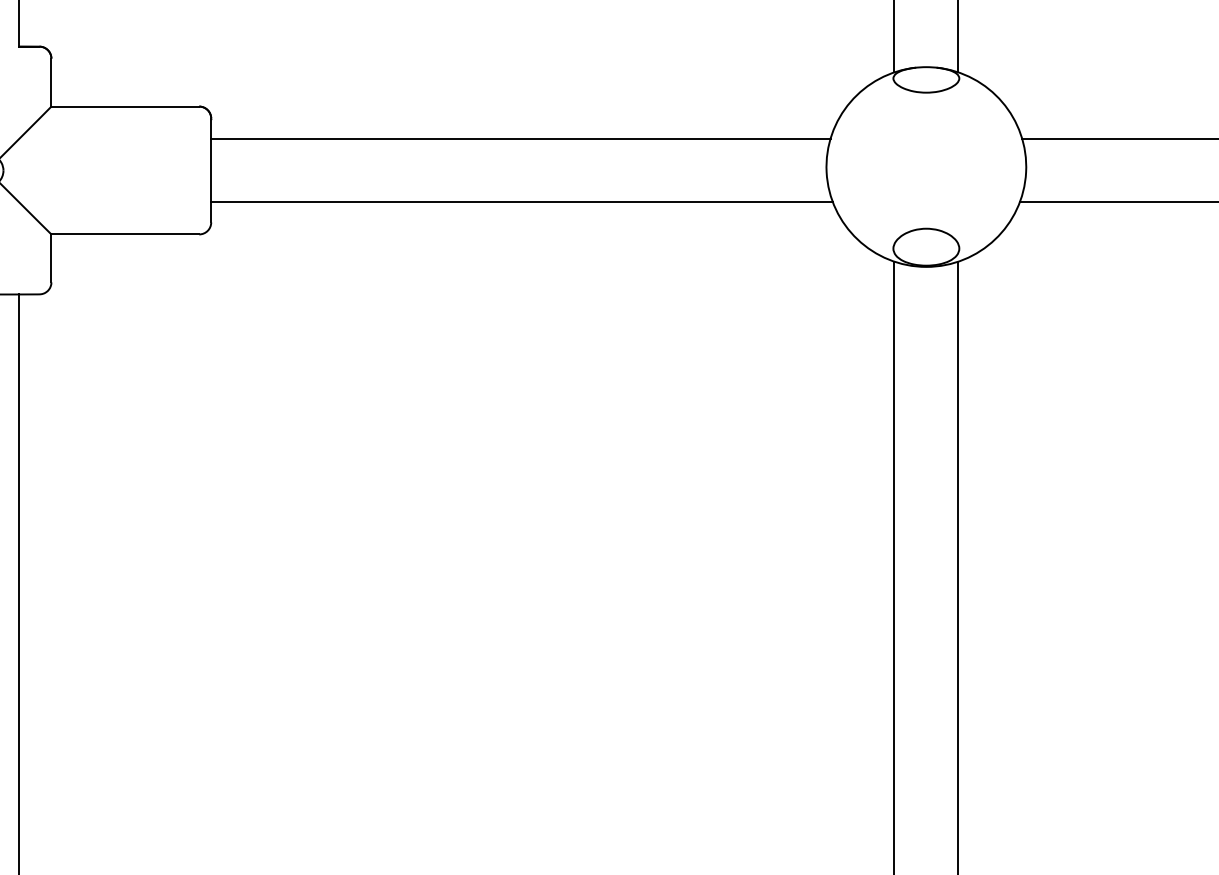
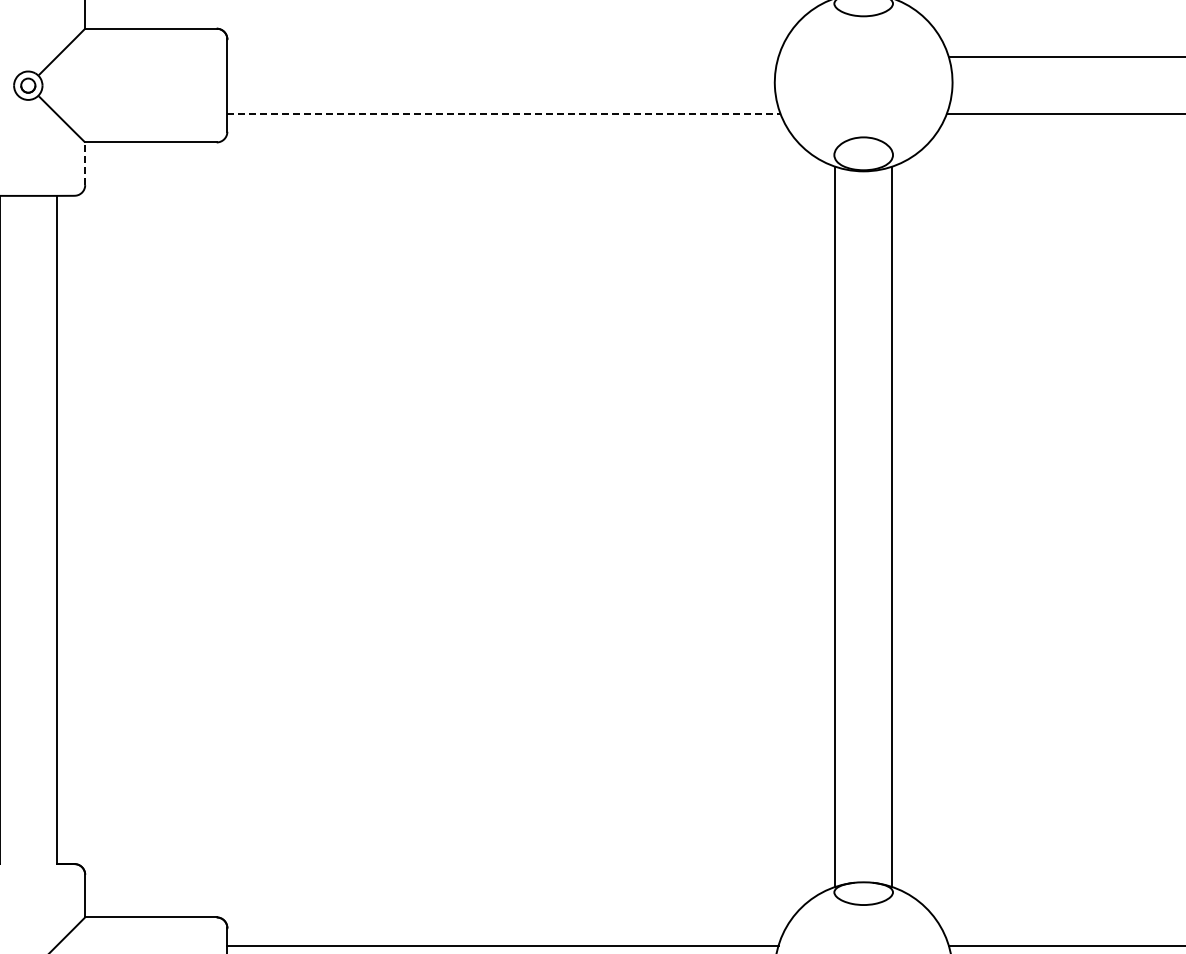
line: (520, 138) -> (502, 57), removed
line: (521, 203) -> (503, 114), solid -> dashed
line: (51, 258) -> (85, 163), solid -> dashed

